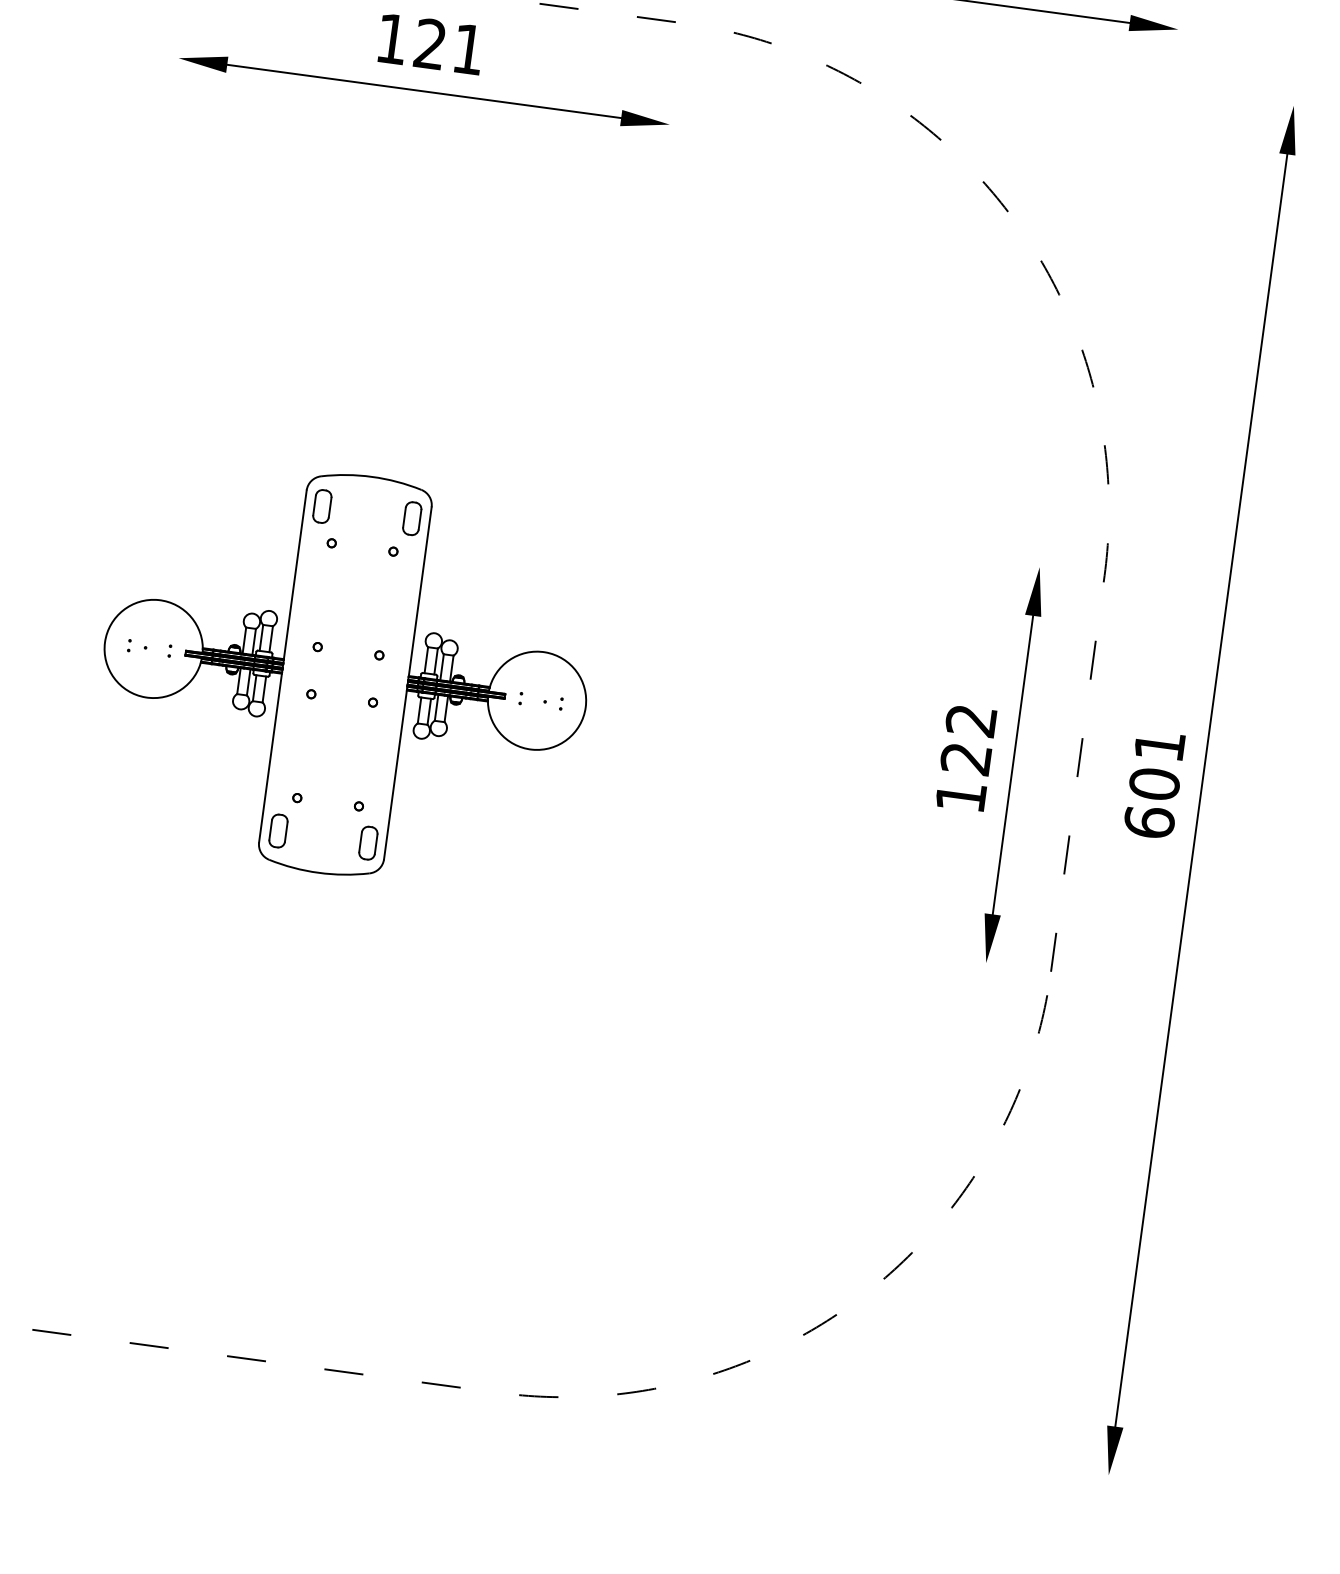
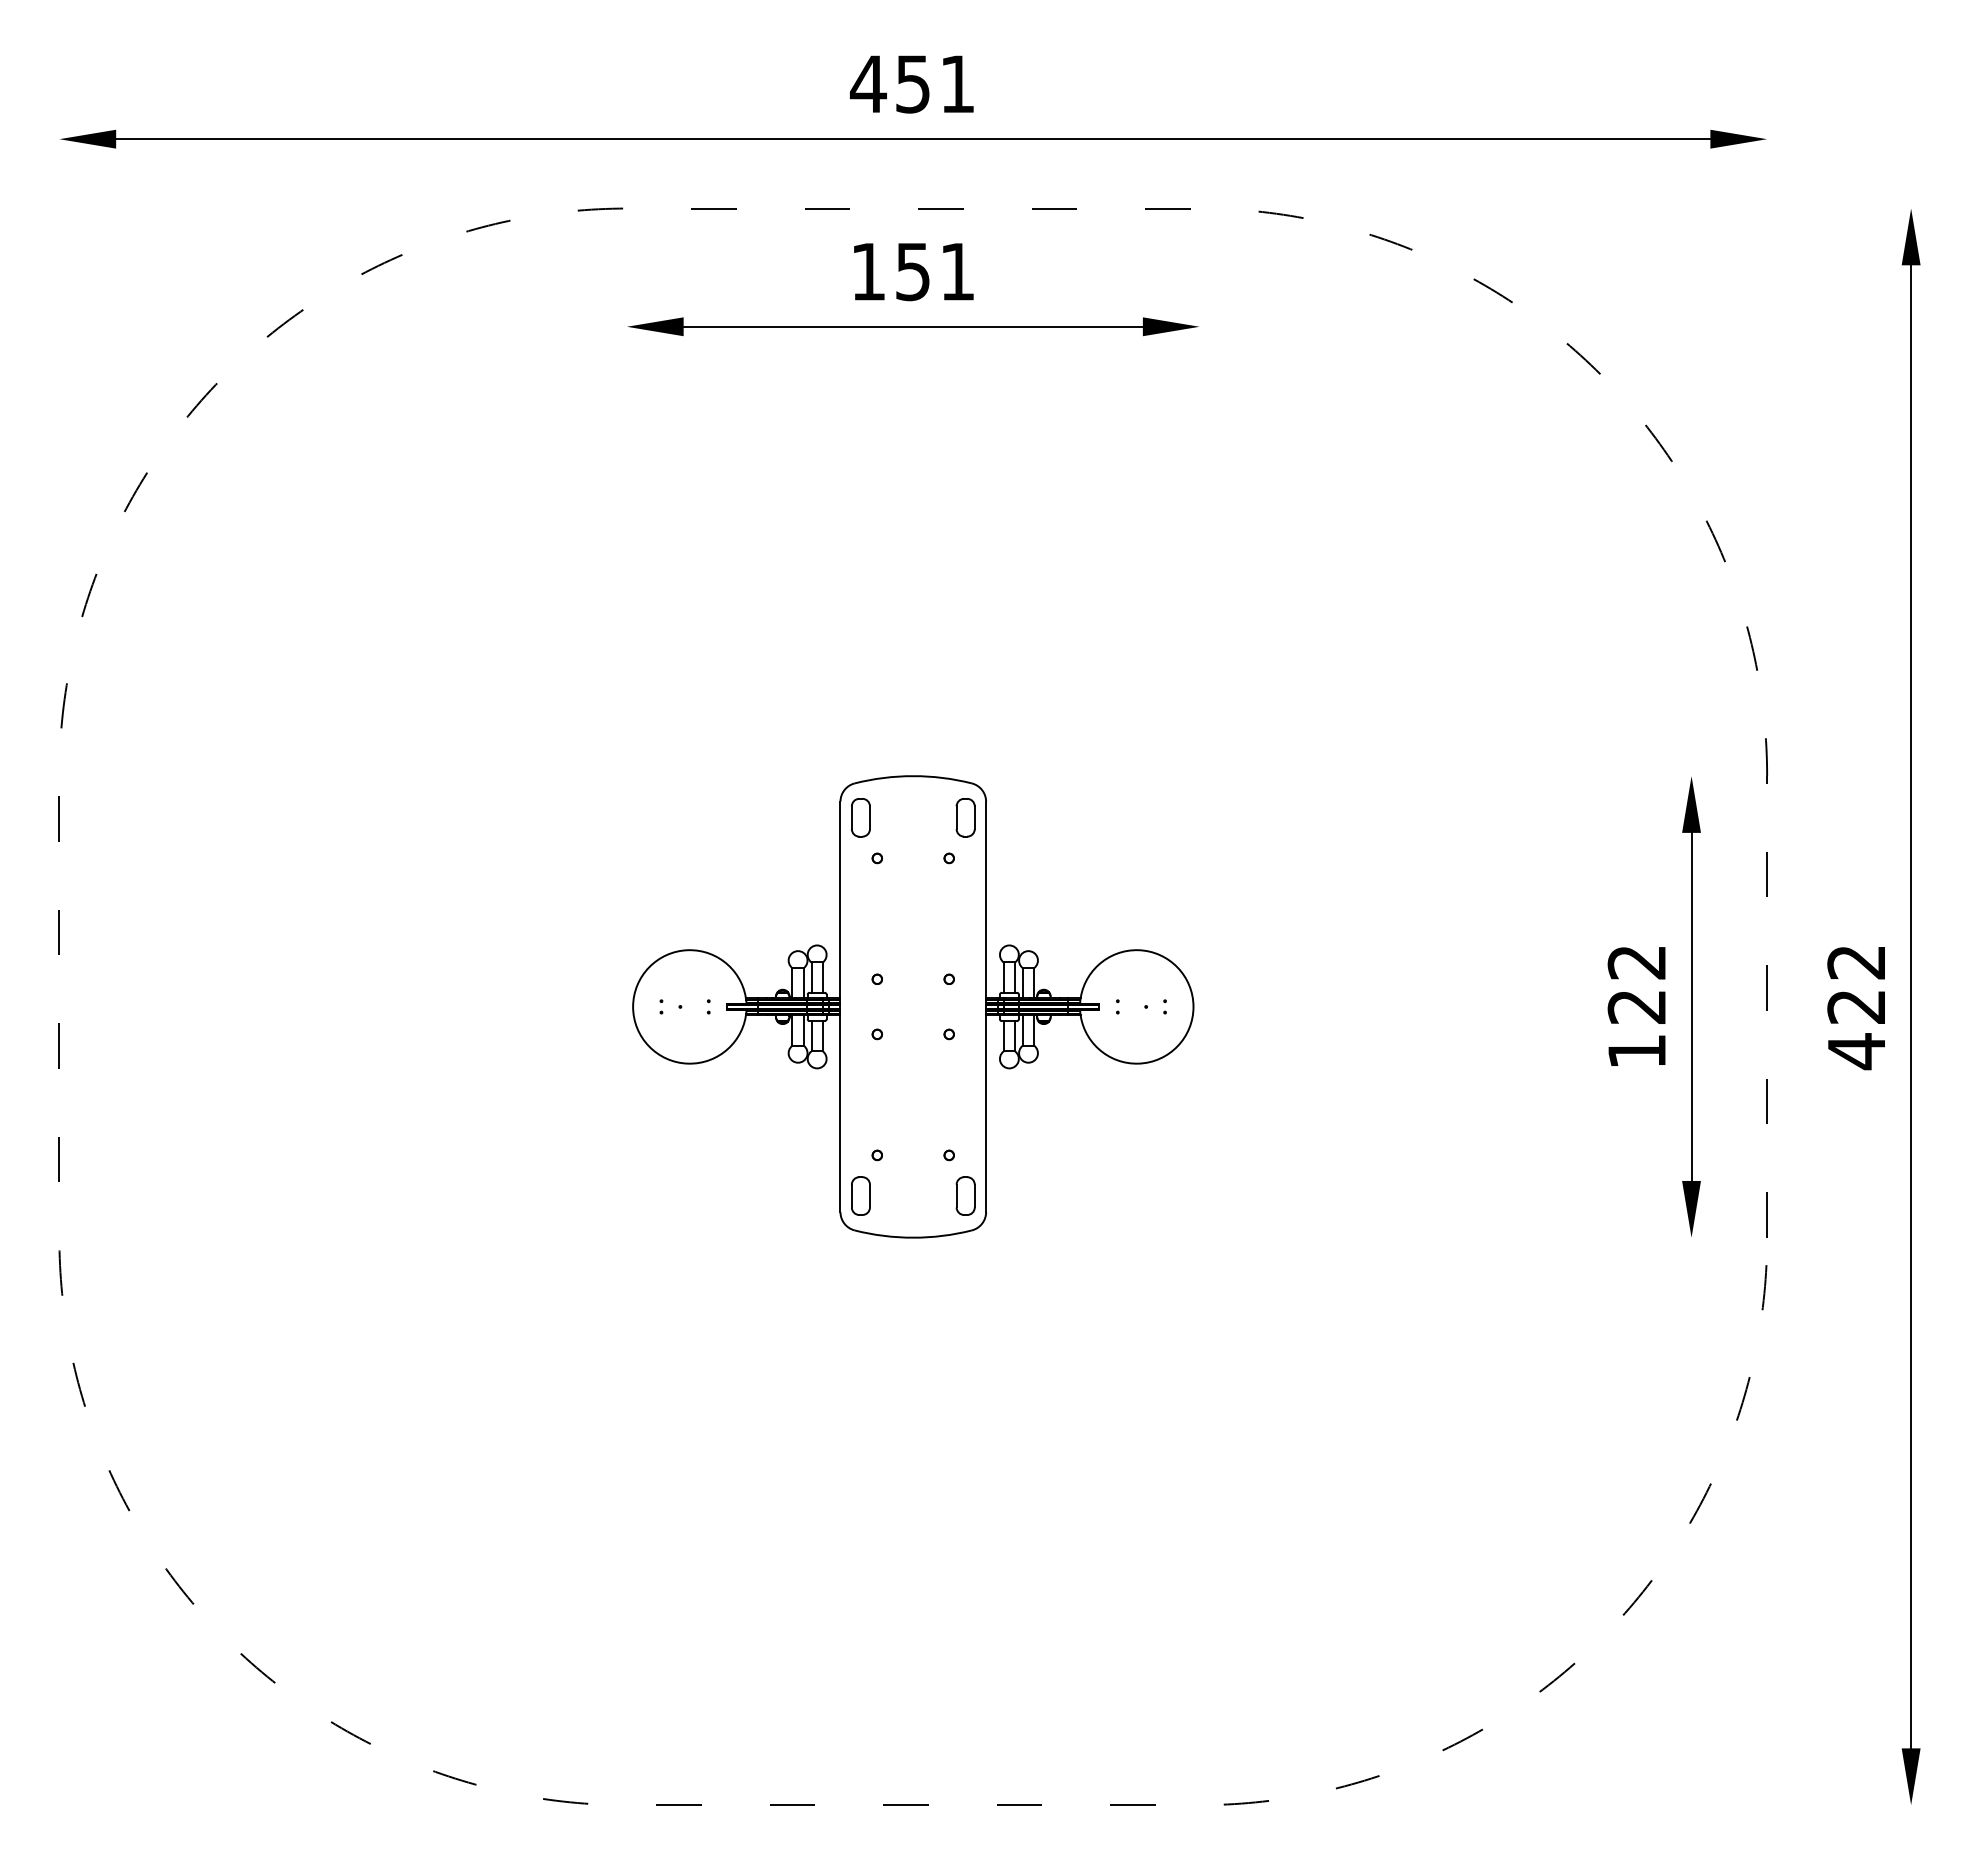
text: (429, 43) -> (912, 271), 121 -> 151
text: (1154, 785) -> (1856, 1008), 601 -> 422

